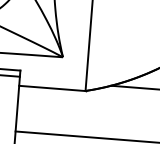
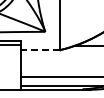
line: (52, 88) -> (40, 50), solid -> dashed

